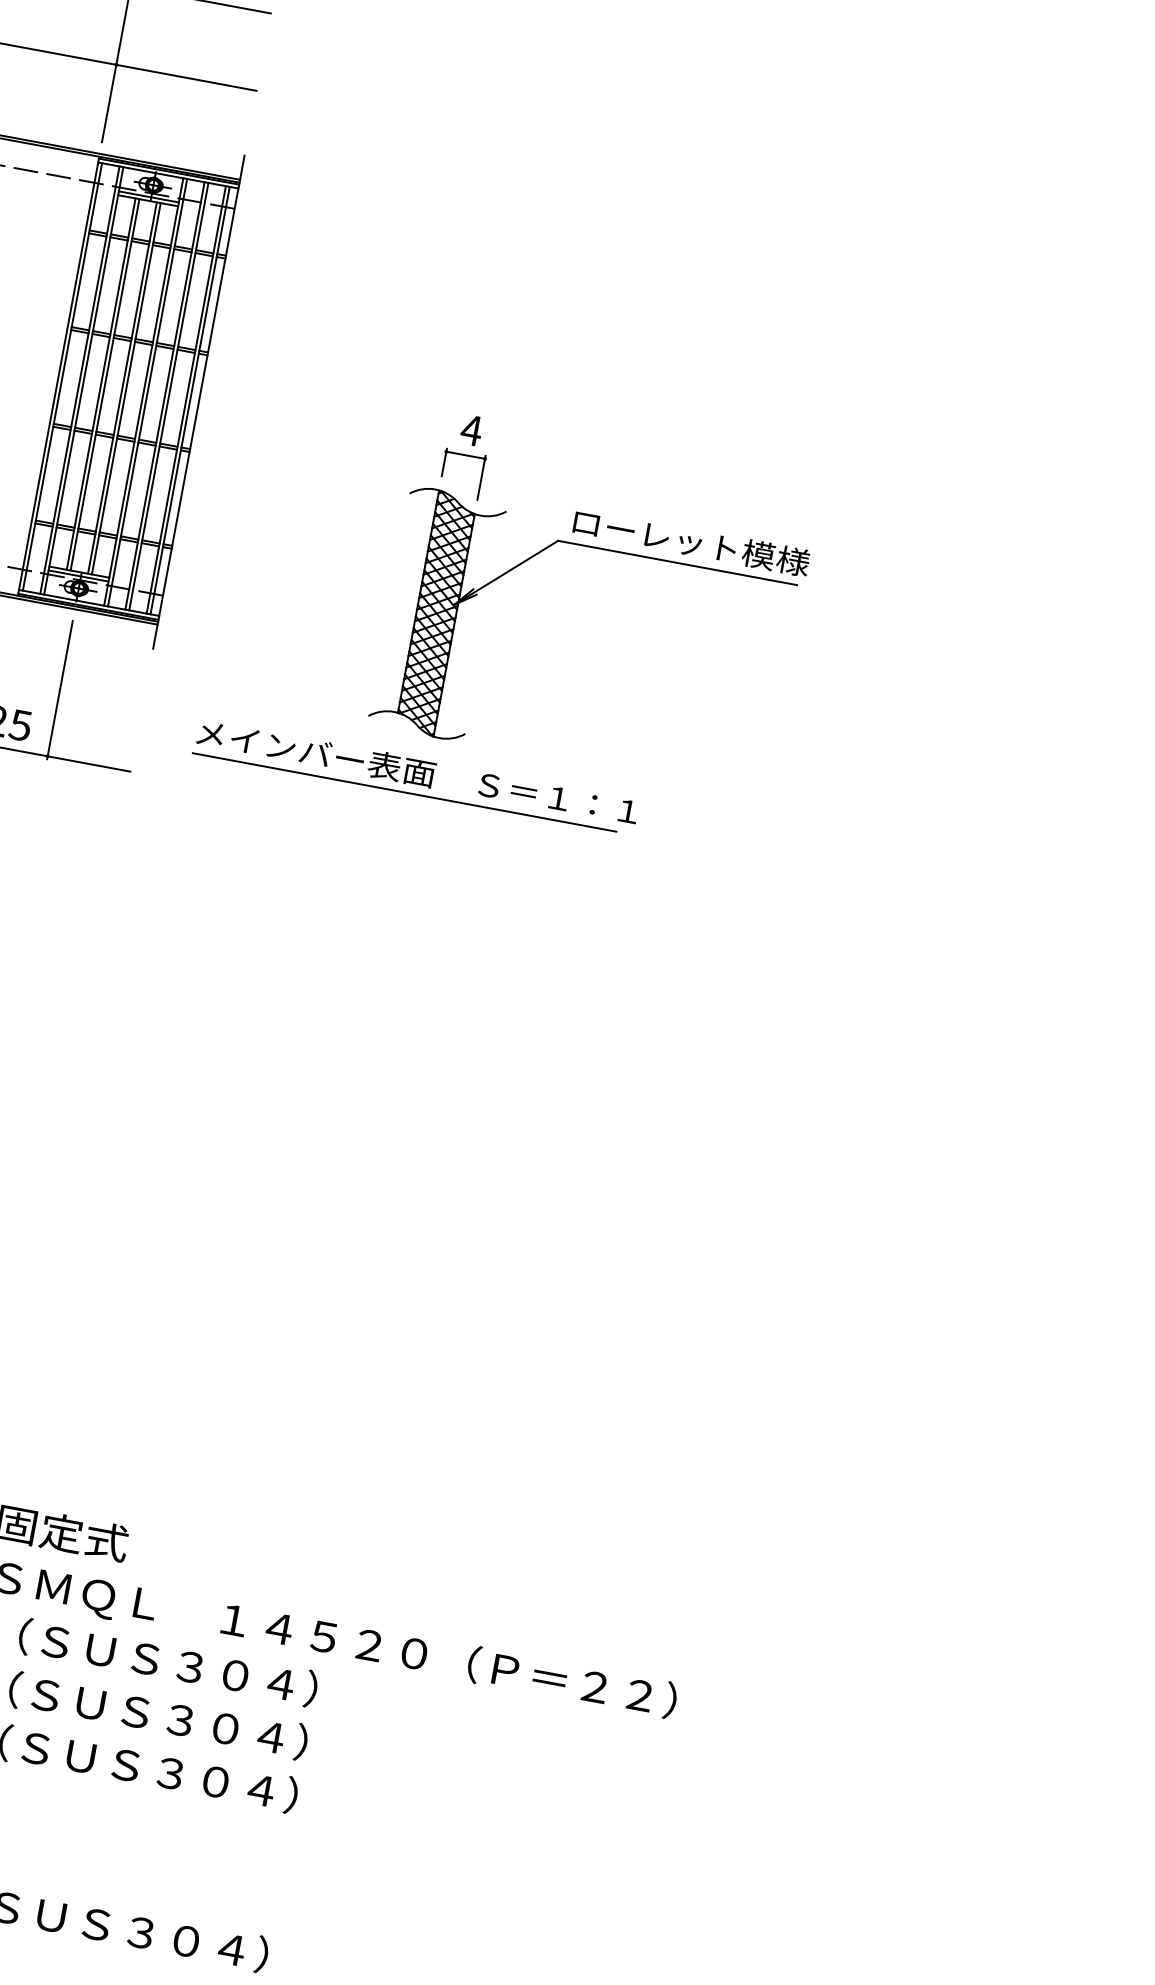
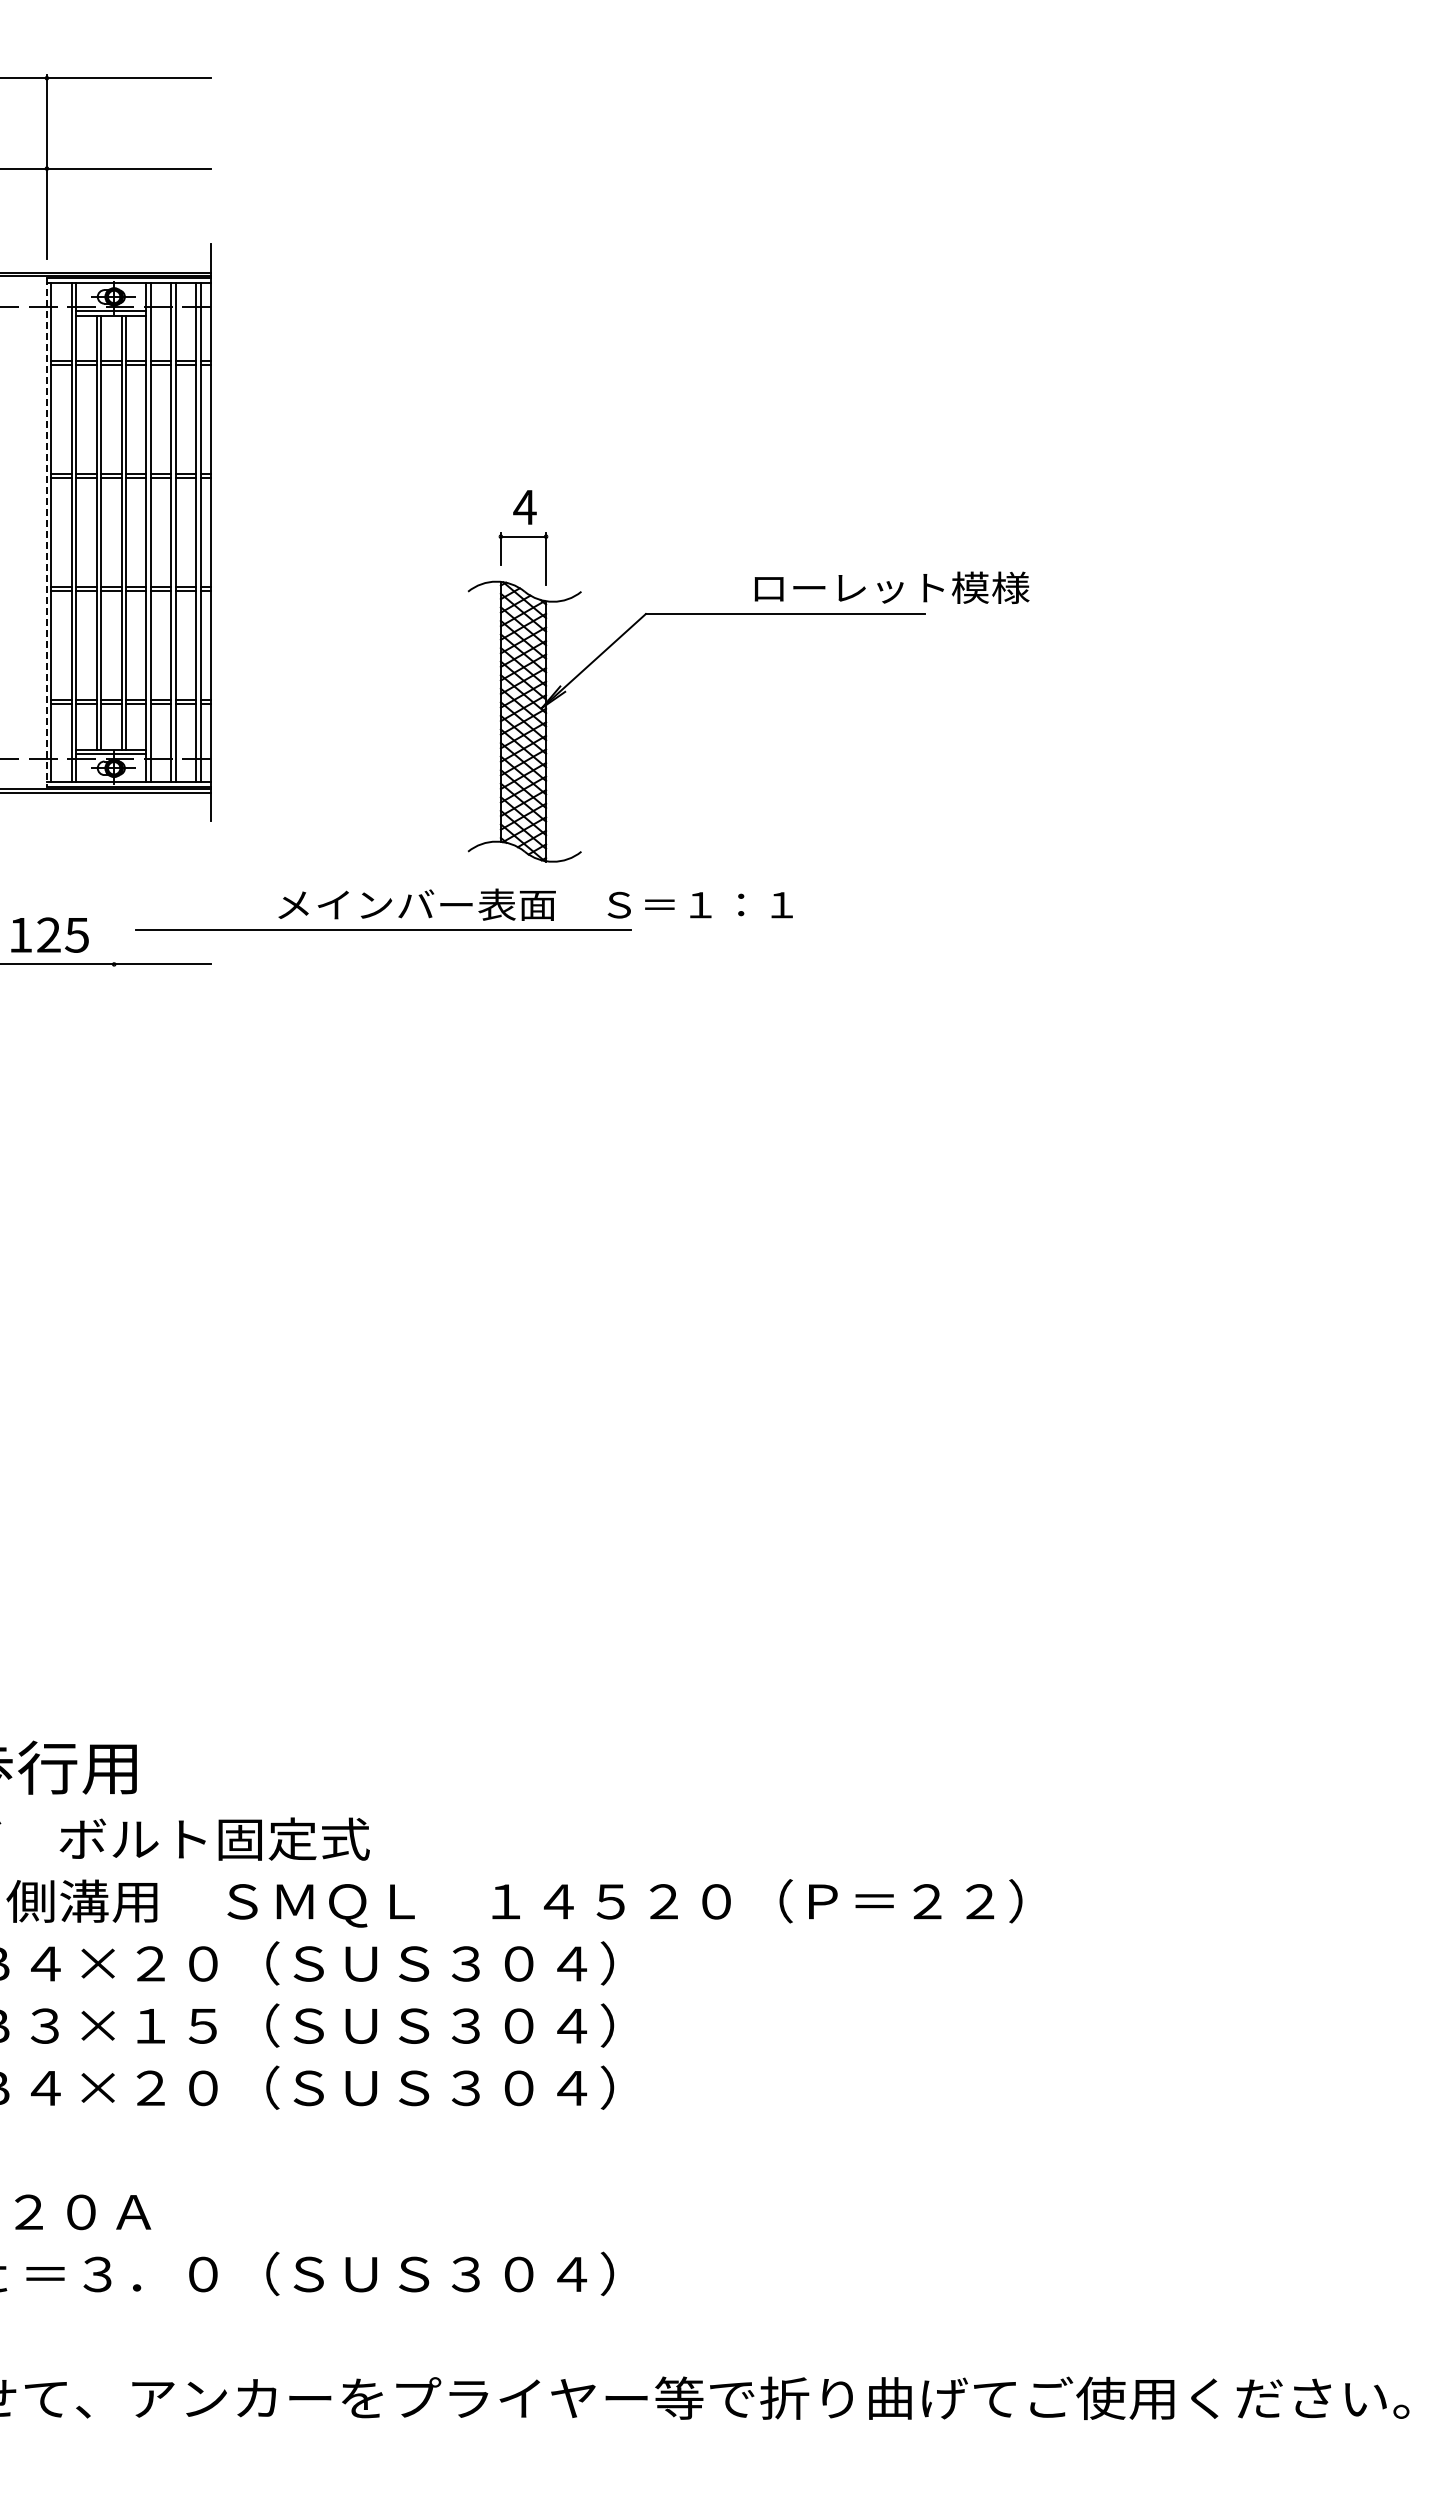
line: (58, 376) -> (46, 533), solid -> dashed
text: (691, 542) -> (891, 587), moved
line: (60, 689) -> (114, 886), removed
line: (405, 791) -> (383, 929), moved

